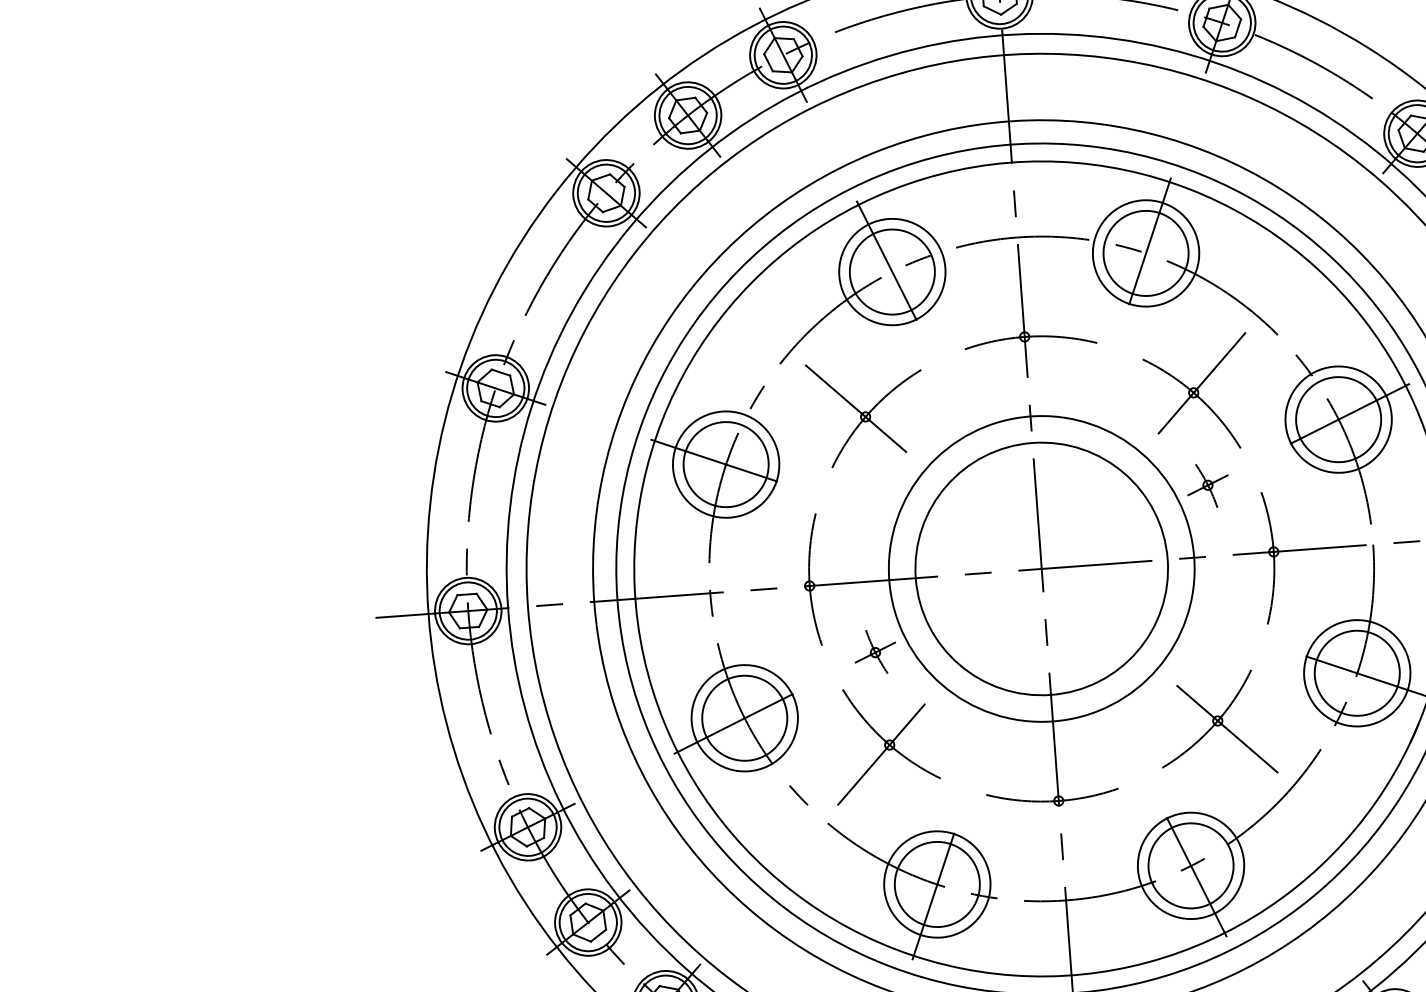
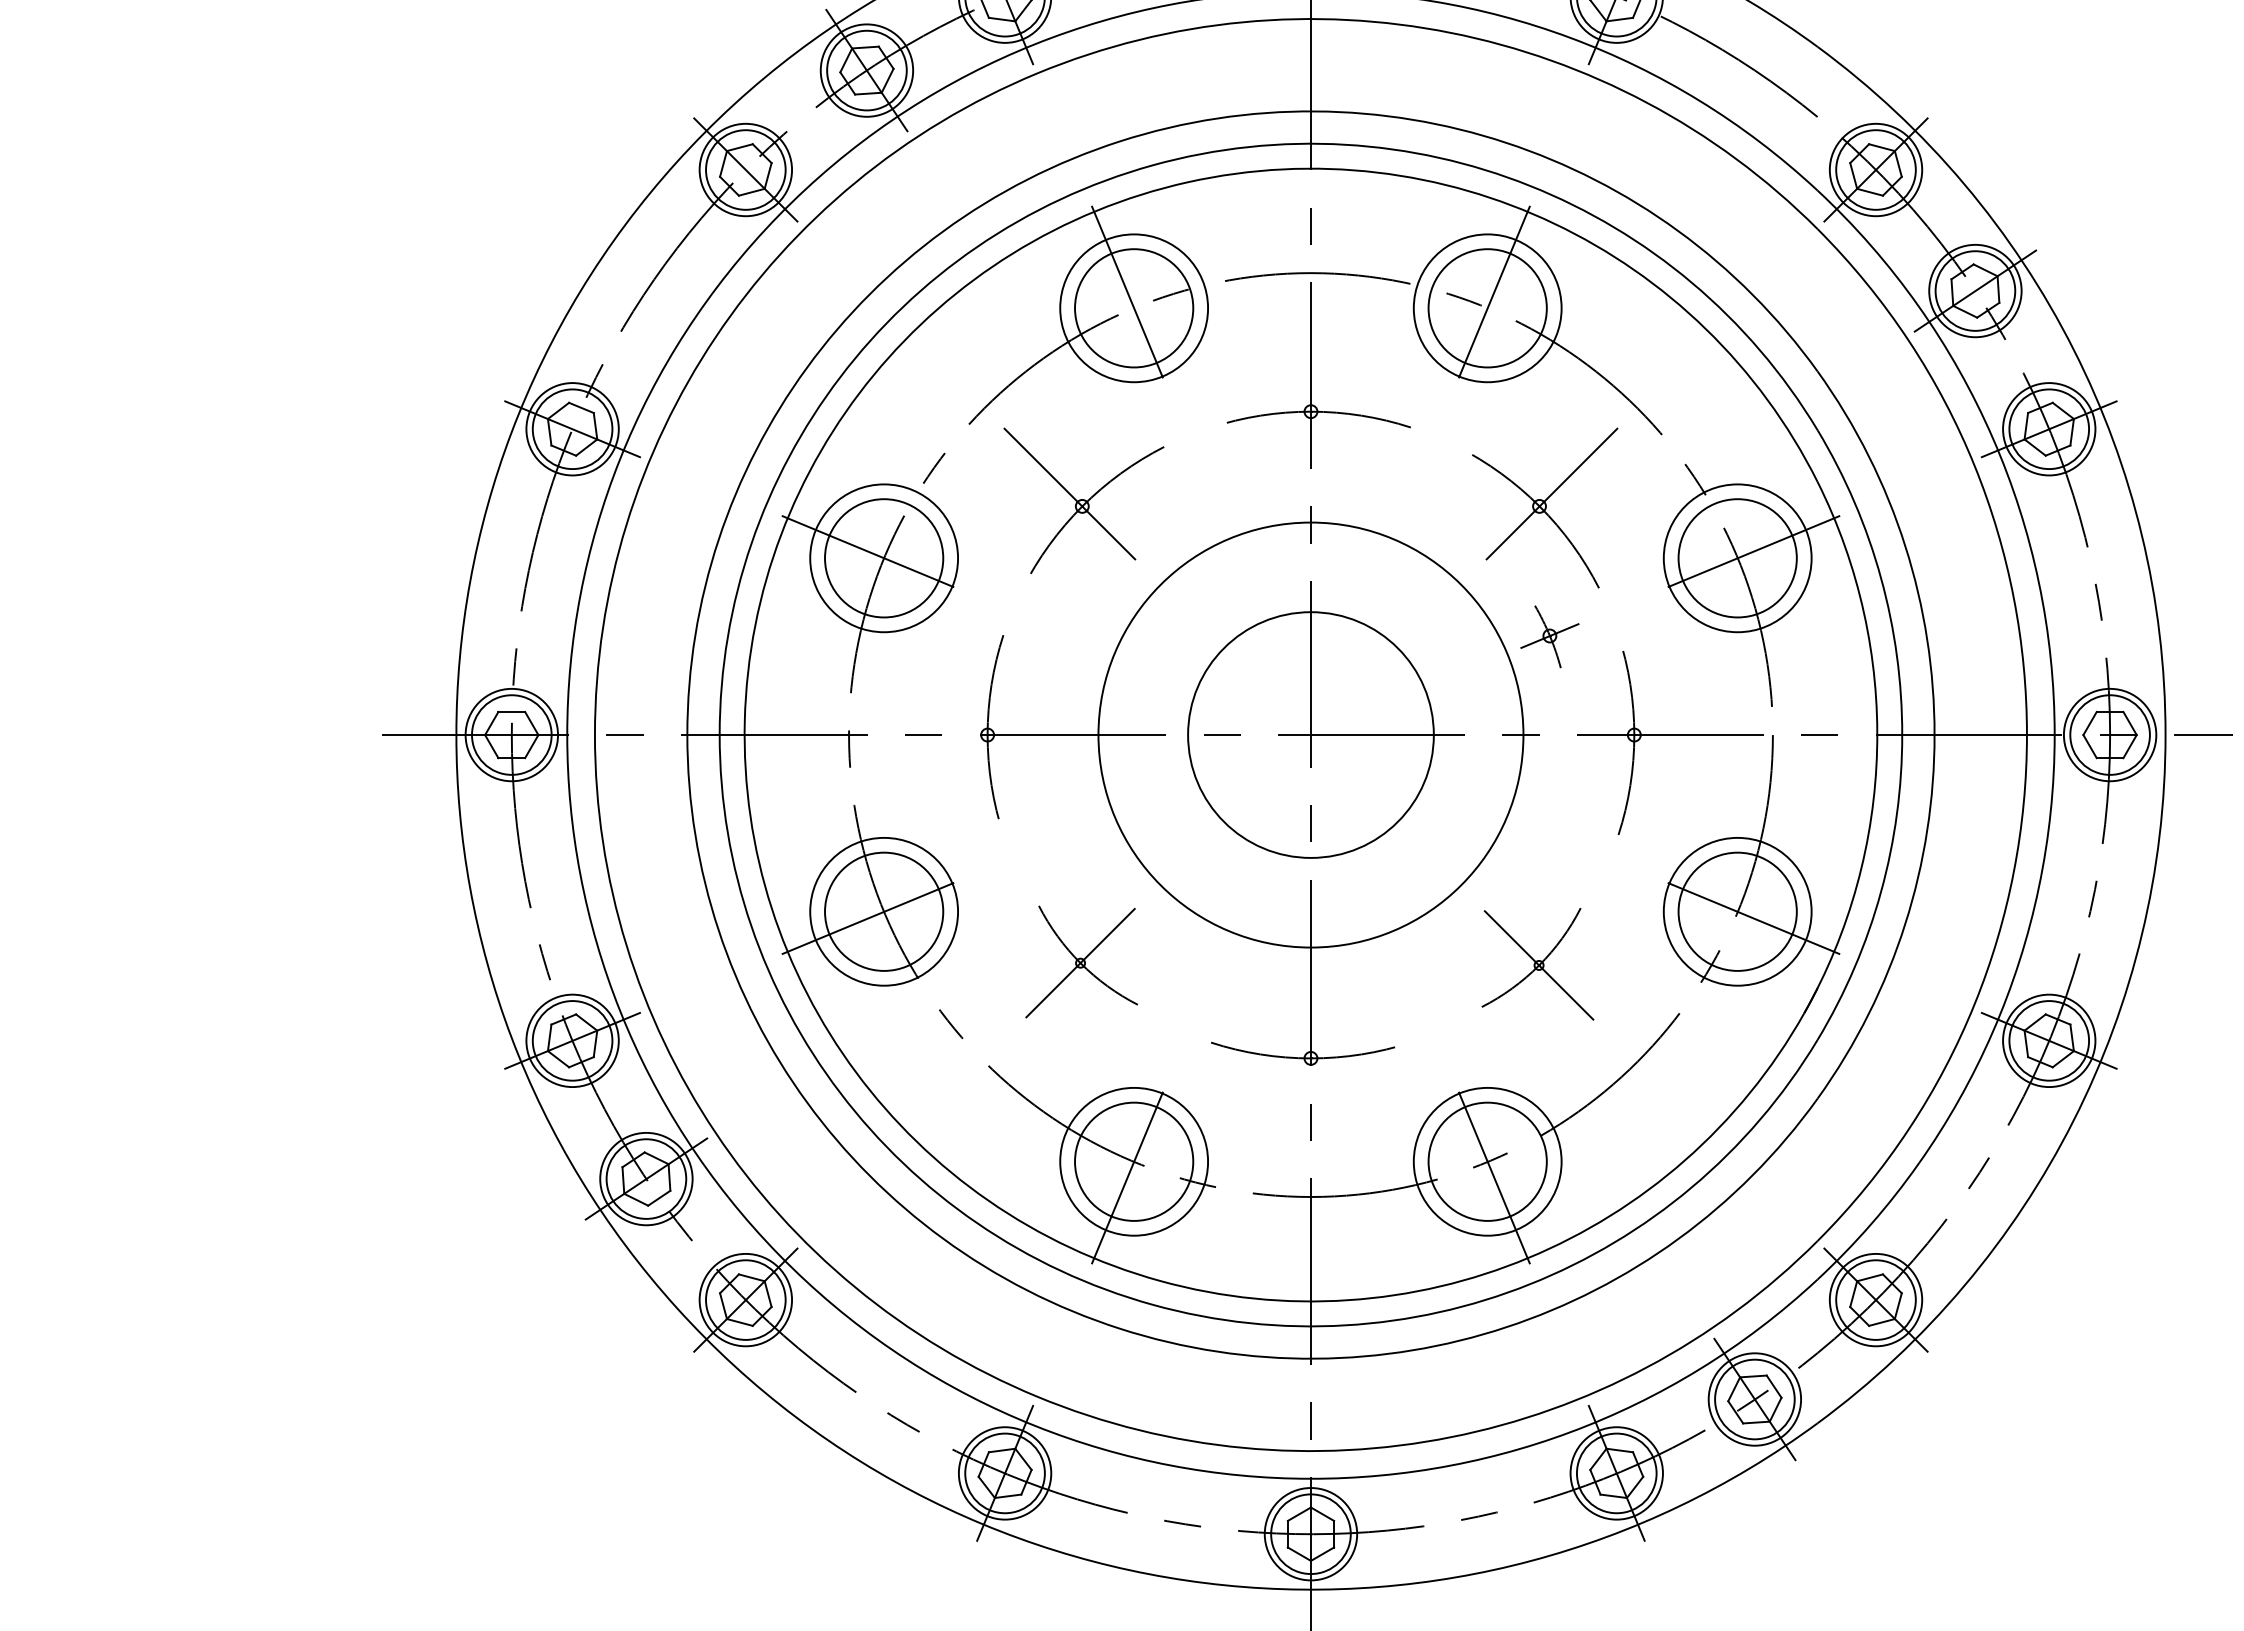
circle: (1041, 568) -> (1310, 734), size x0.7
part: (875, 652) -> (1071, 833), removed
part: (1216, 725) -> (1537, 969), size x0.7
part: (885, 743) -> (1076, 961), size x0.7

